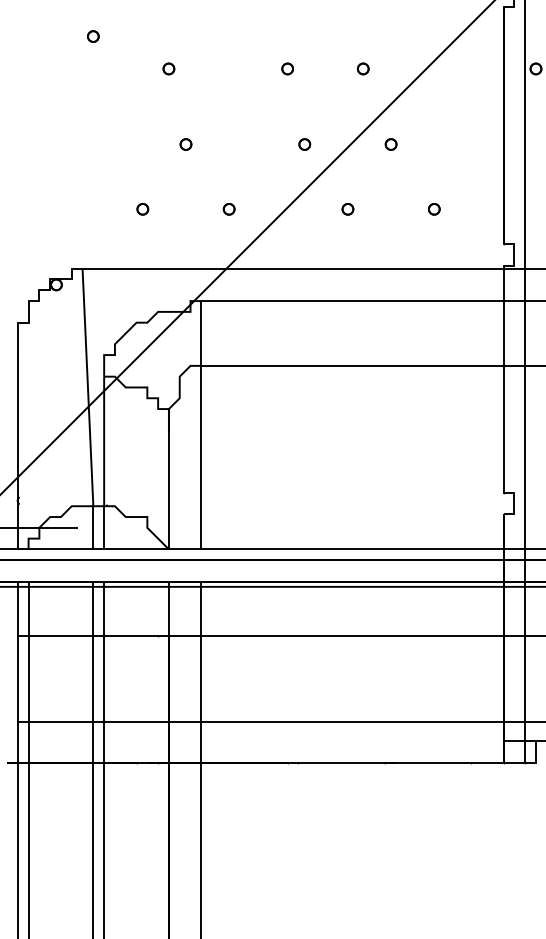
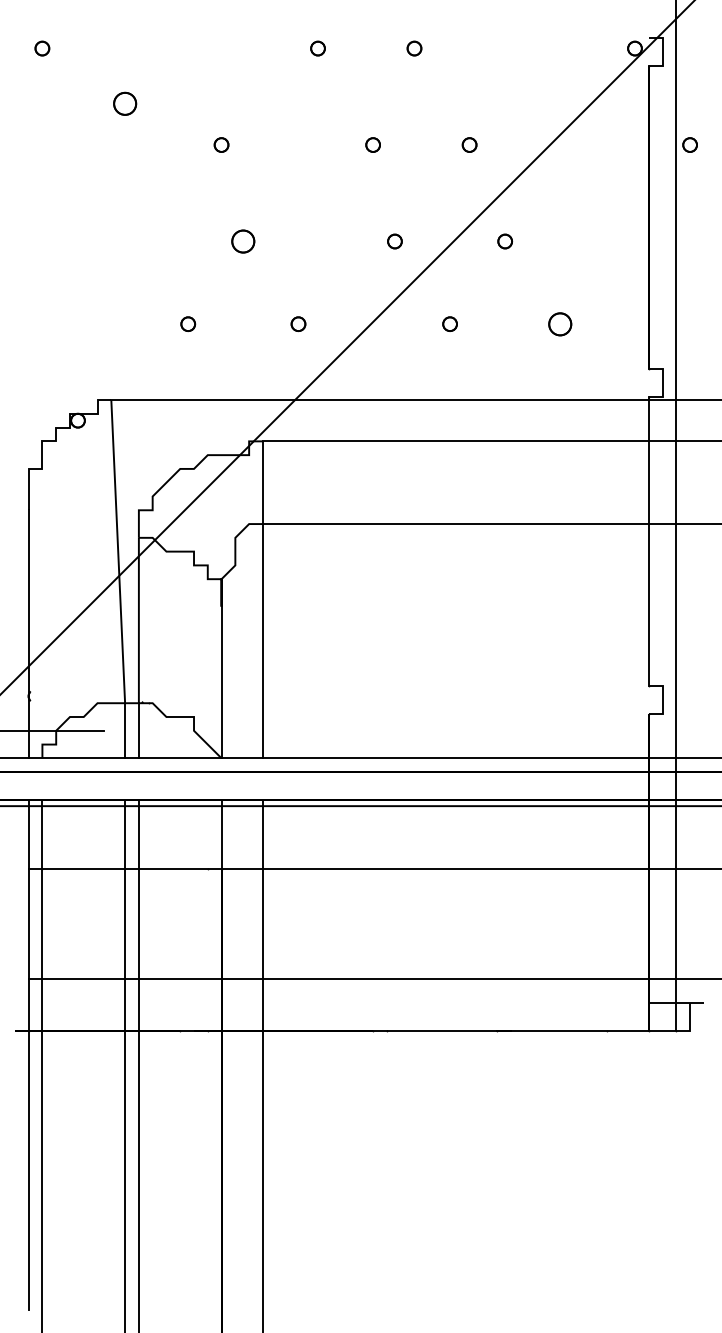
part: (92, 36) -> (124, 103), size x1.6
part: (186, 144) -> (243, 241), size x1.6
part: (434, 208) -> (560, 323), size x1.6

